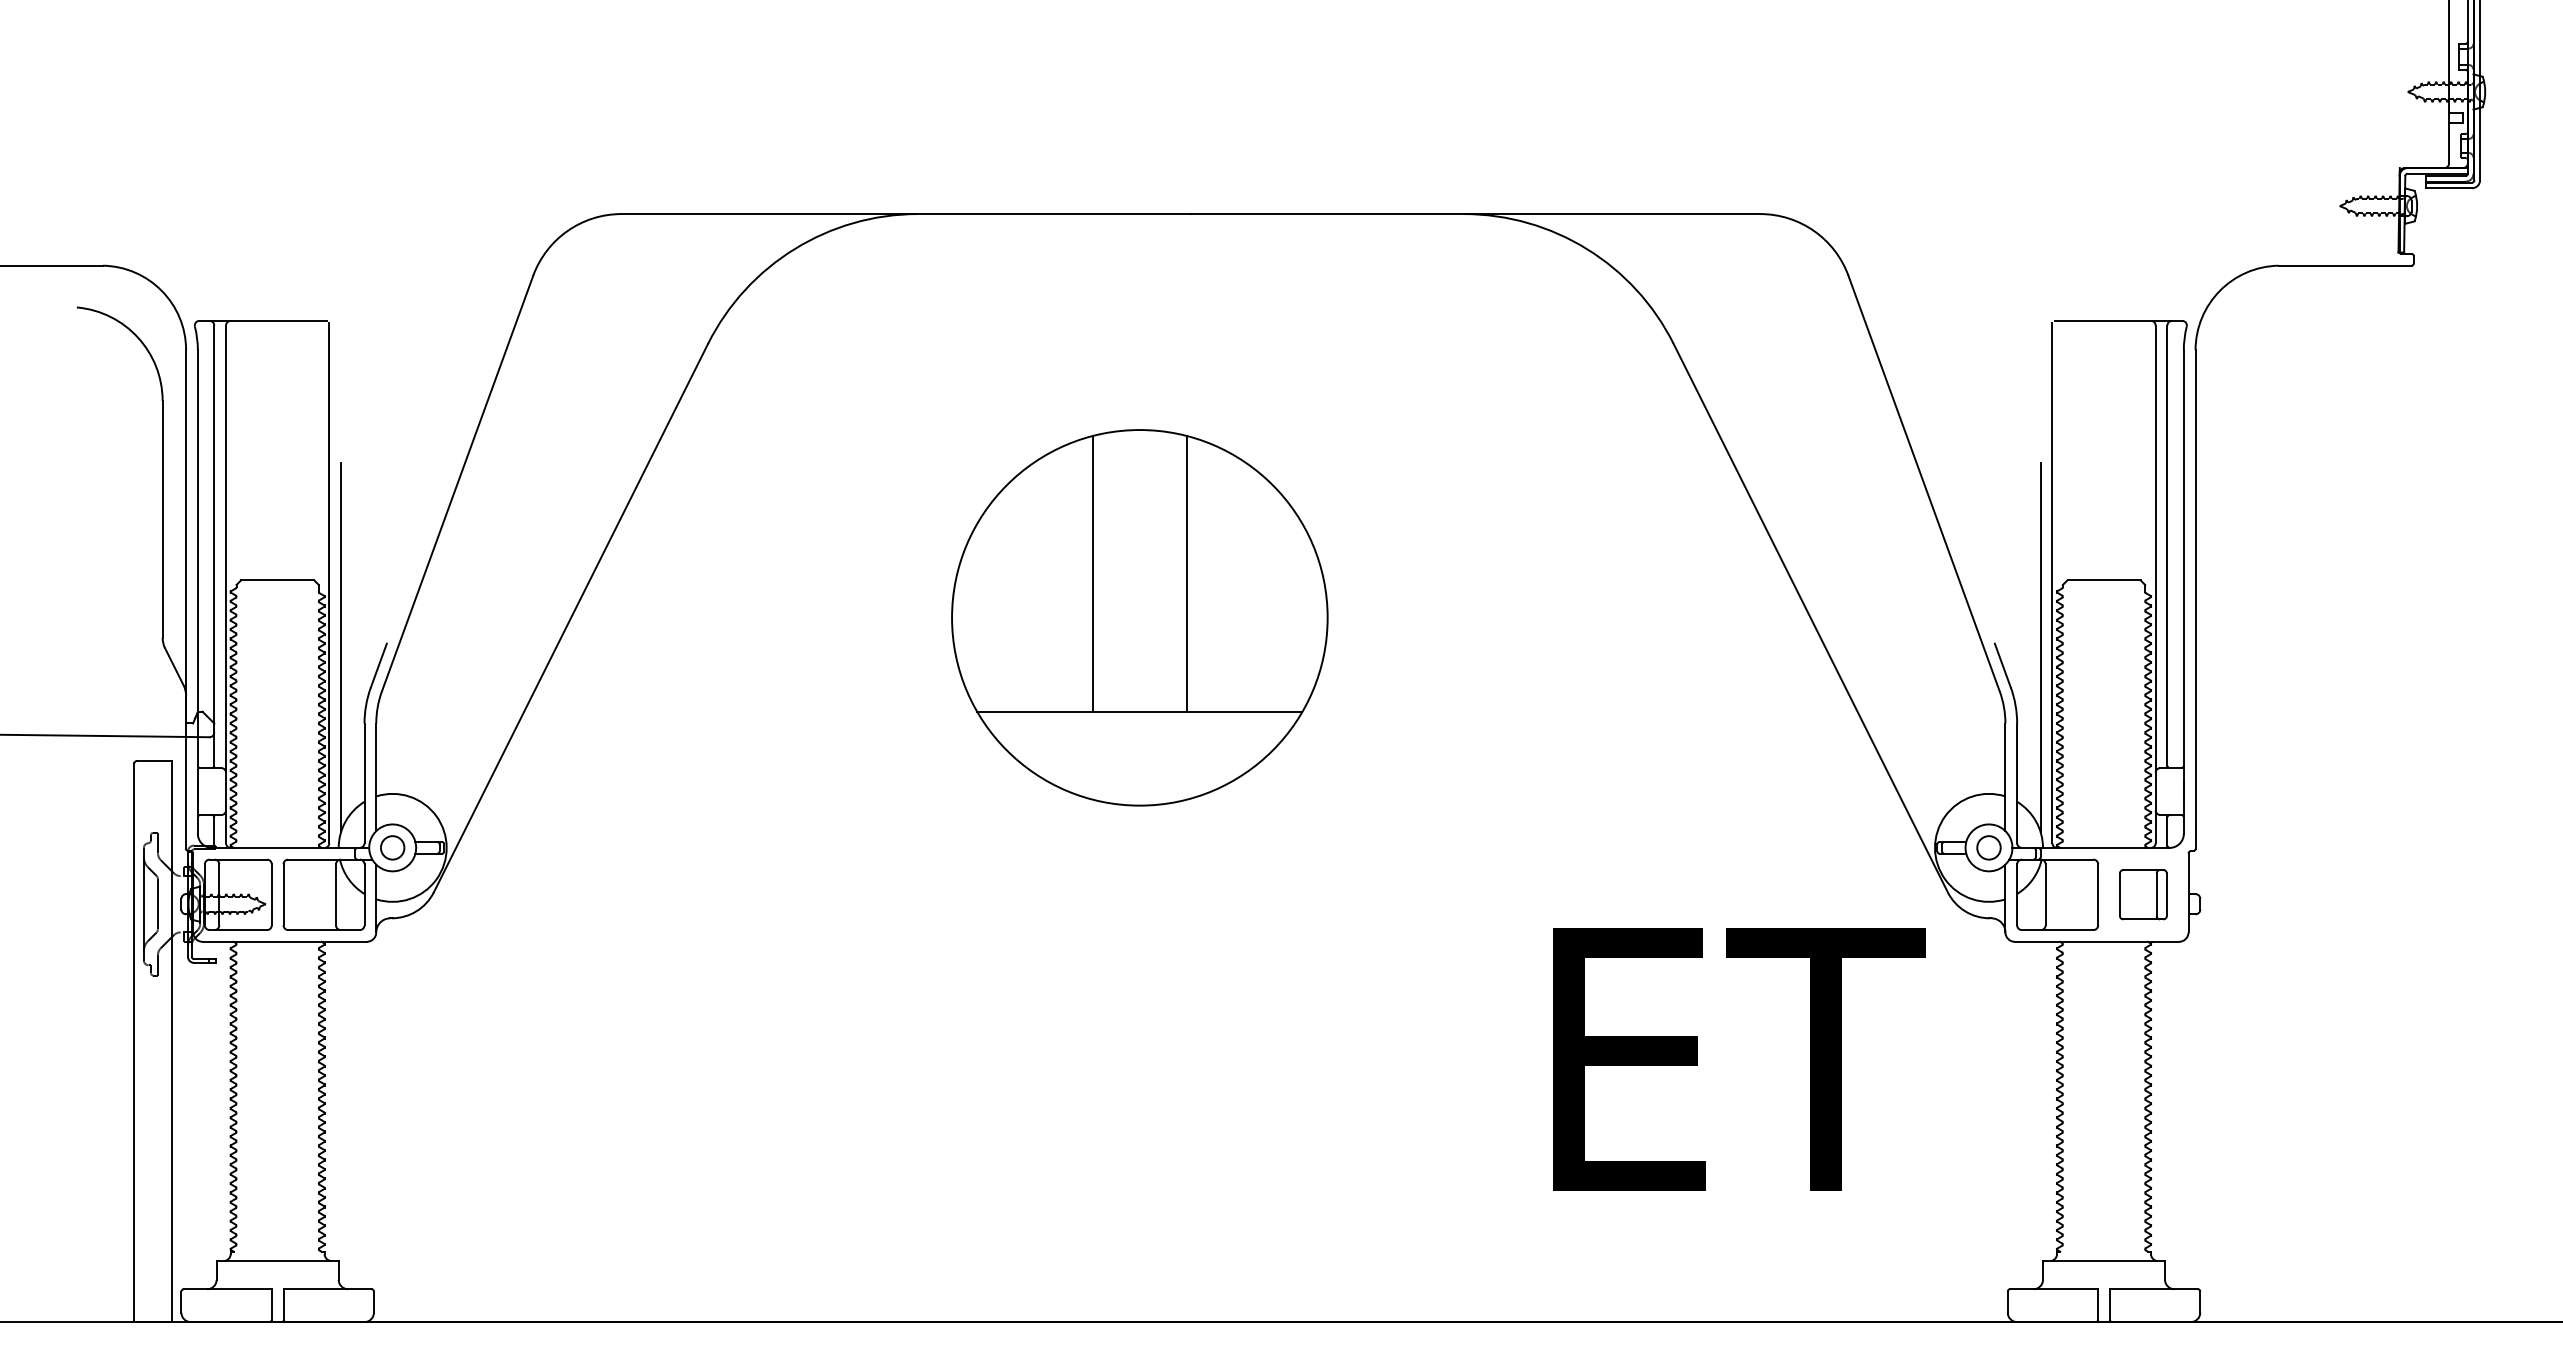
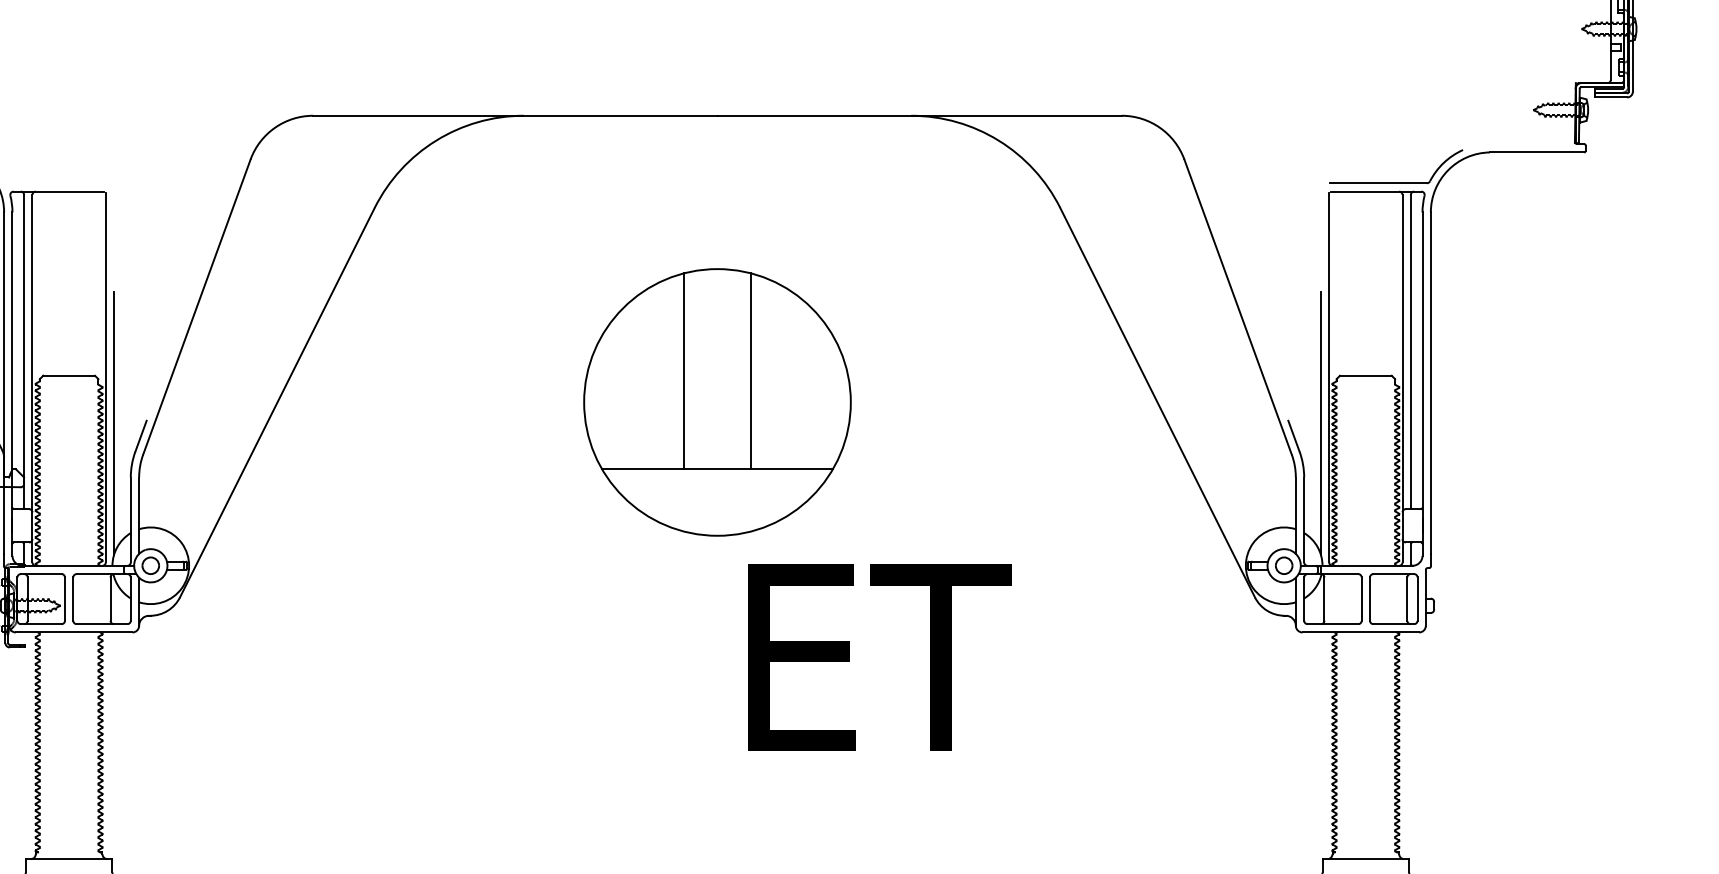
part: (2146, 308) -> (1396, 182), added
part: (1139, 617) -> (717, 402), moved
part: (2143, 894) -> (1393, 598), size x1.43
text: (1739, 1059) -> (879, 657), moved

